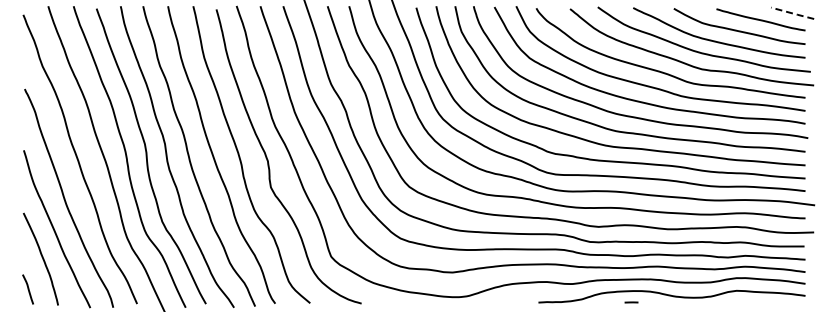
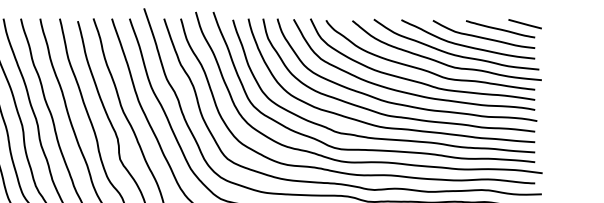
line: (793, 13) -> (525, 24), dashed -> solid

